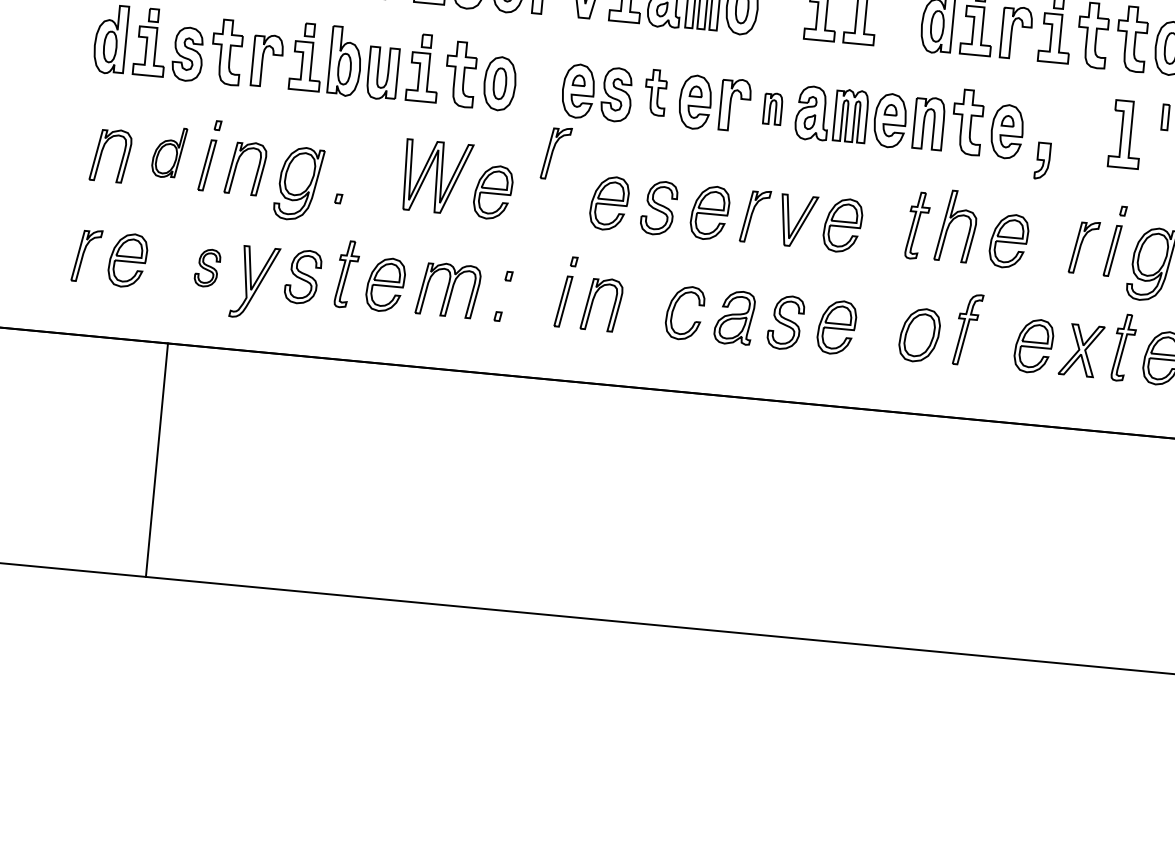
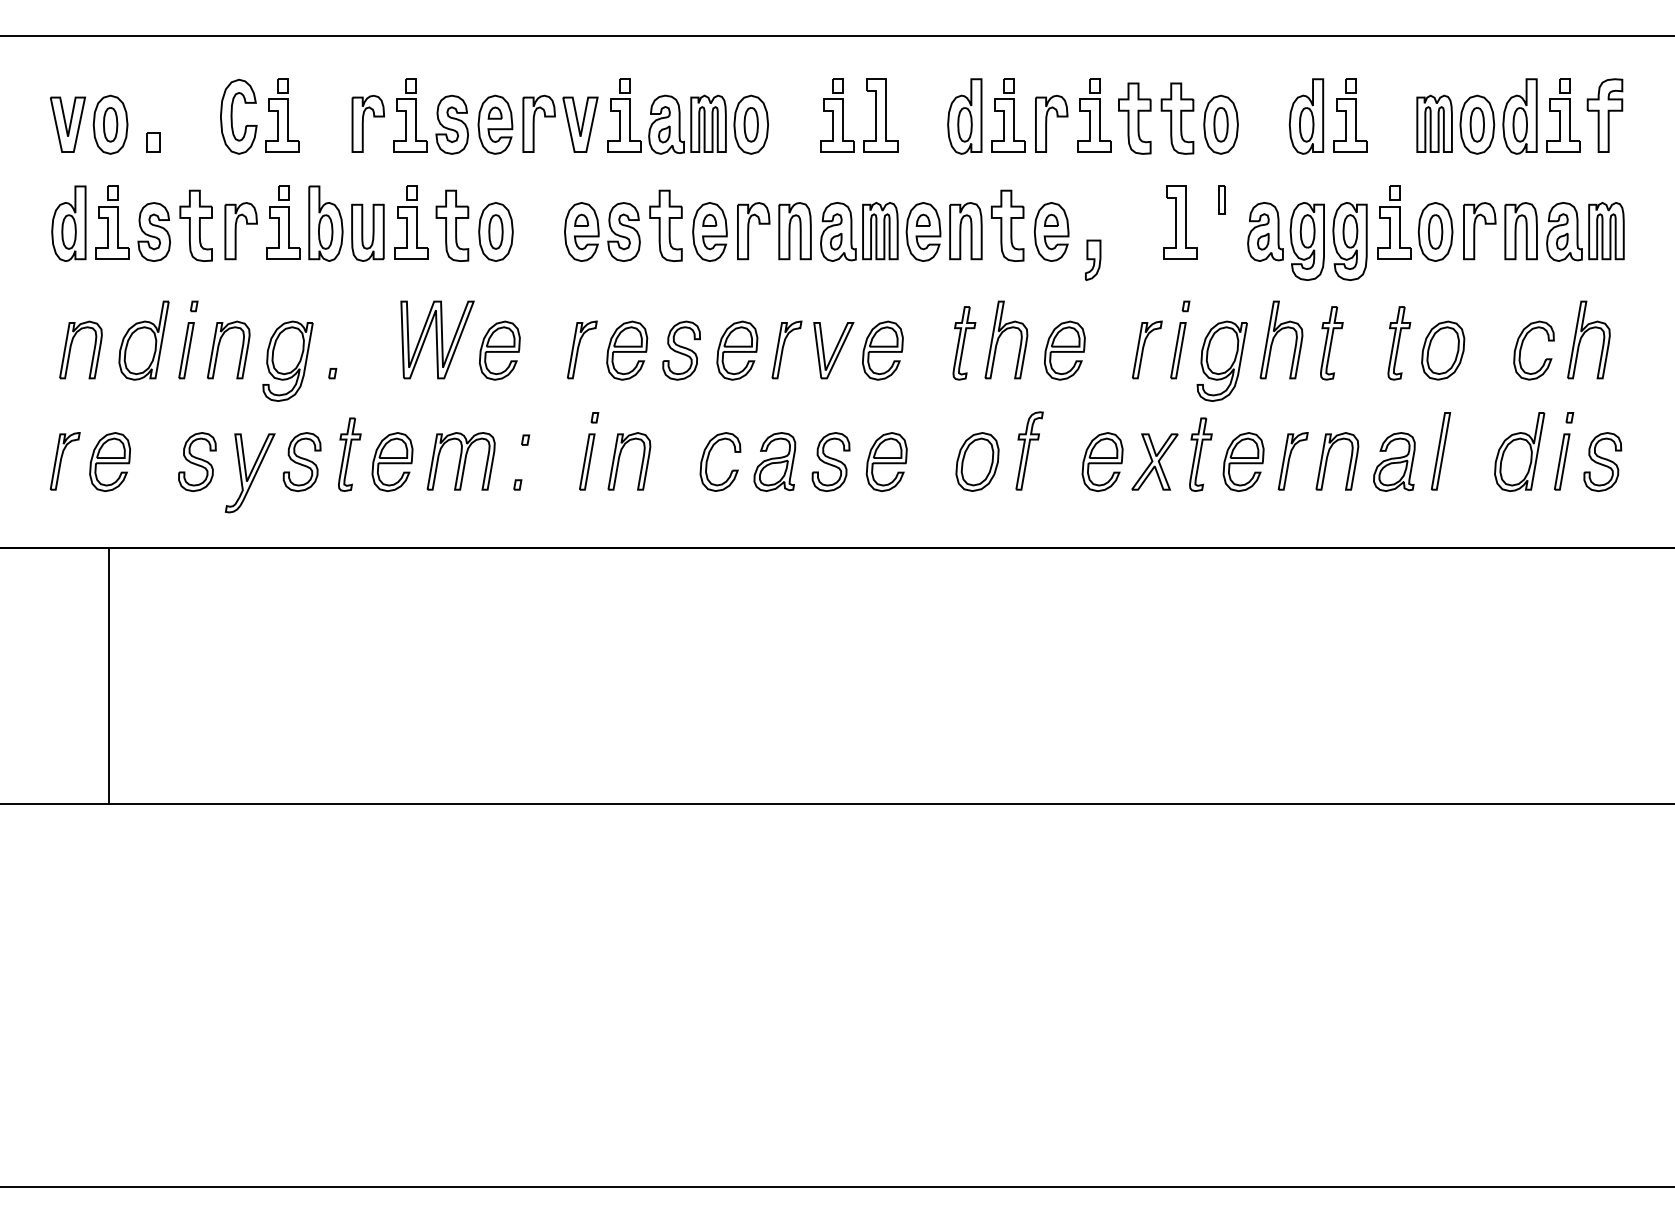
part: (655, 92) -> (665, 225), size x1.43
part: (772, 109) -> (794, 231), size x1.67
part: (168, 152) -> (143, 340), size x1.43
part: (556, 153) -> (582, 349), moved
part: (207, 268) -> (197, 462), size x1.43
line: (157, 459) -> (109, 675), moved

